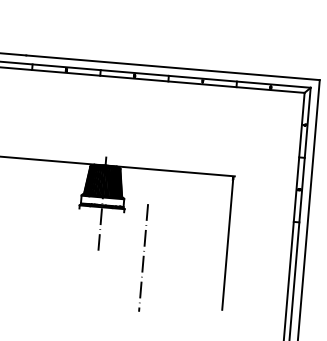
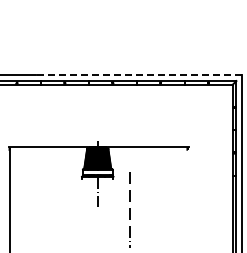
line: (172, 68) -> (138, 75), solid -> dashed
line: (227, 244) -> (187, 195), removed

